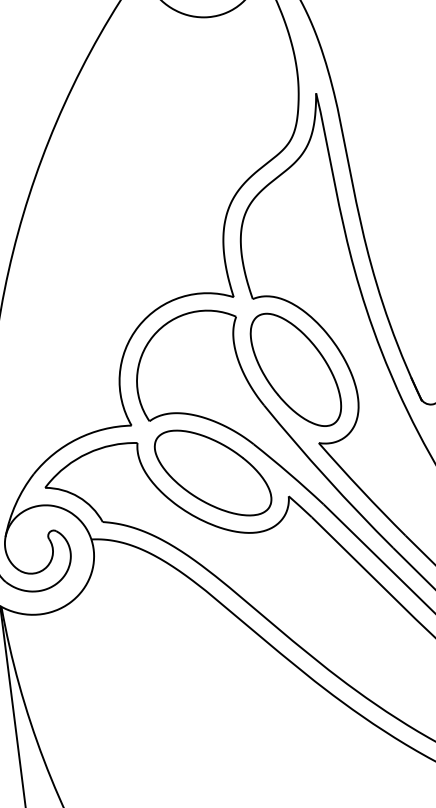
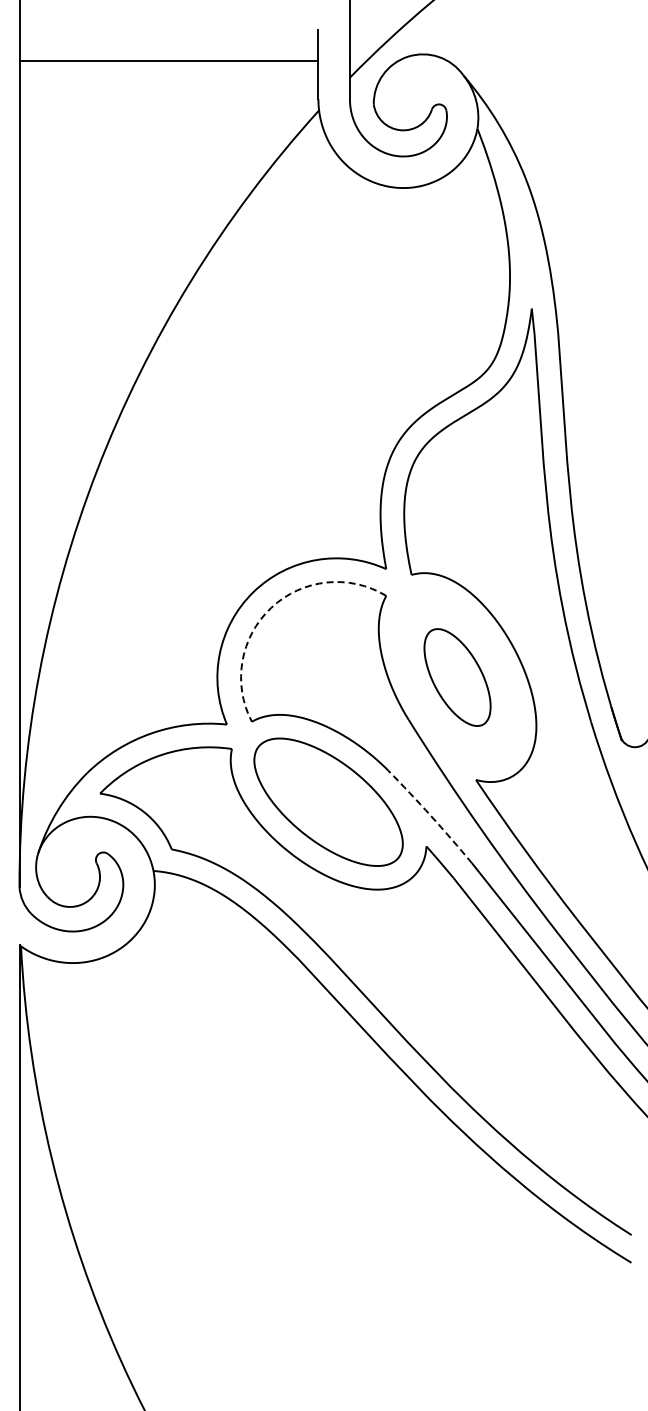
arc: (153, 335) -> (271, 607), solid -> dashed
part: (295, 369) -> (457, 677), size x0.6
arc: (289, 473) -> (431, 816), solid -> dashed

